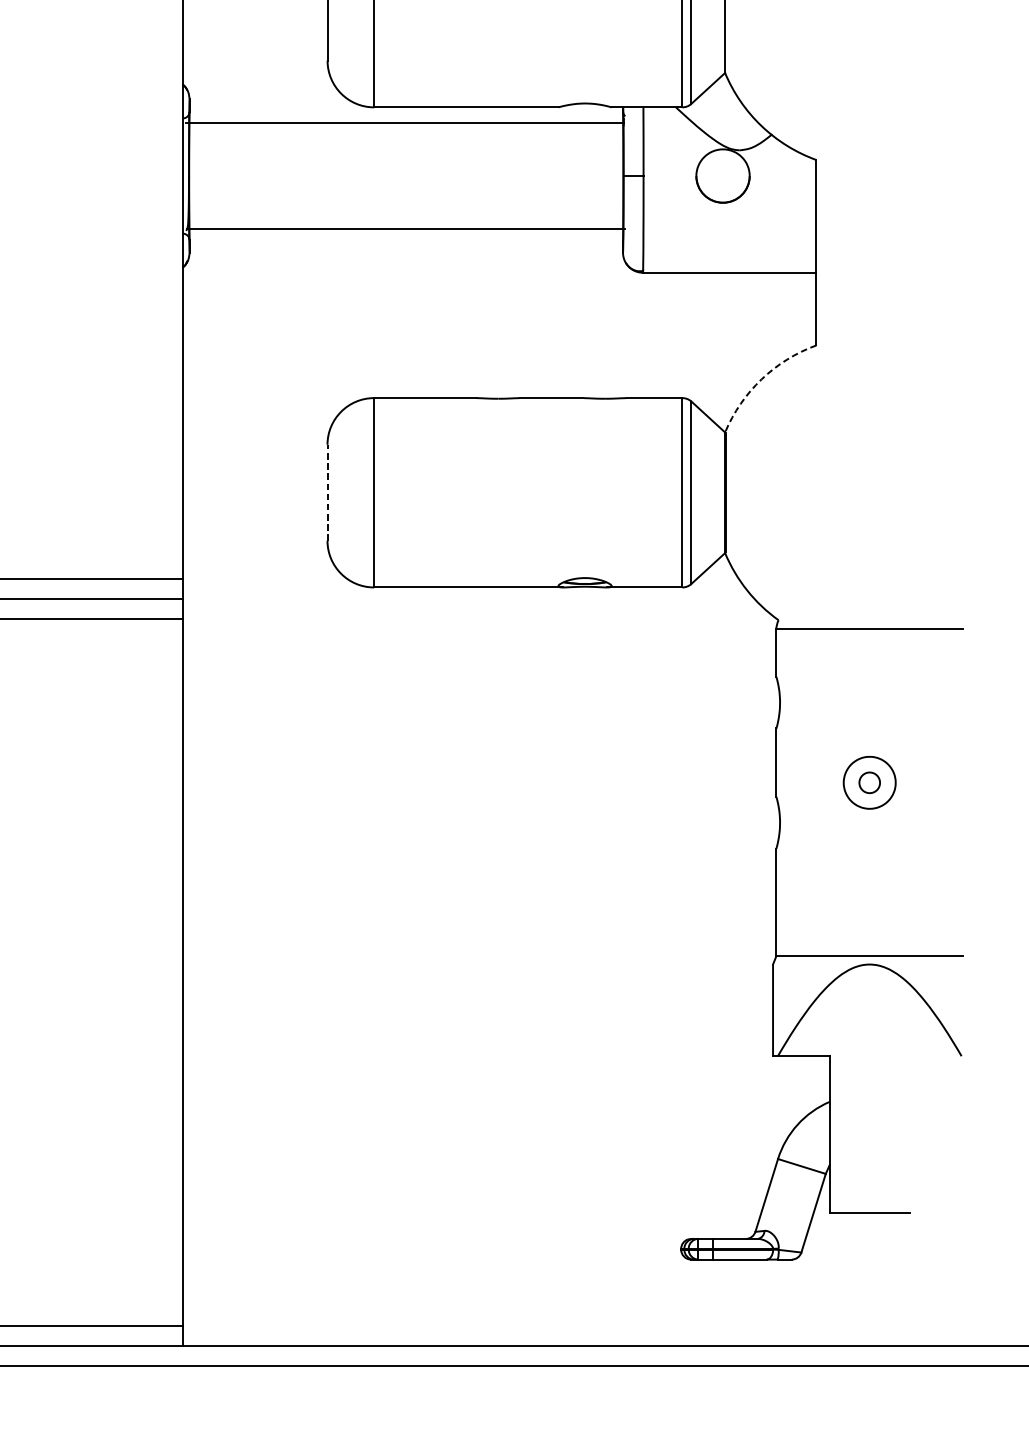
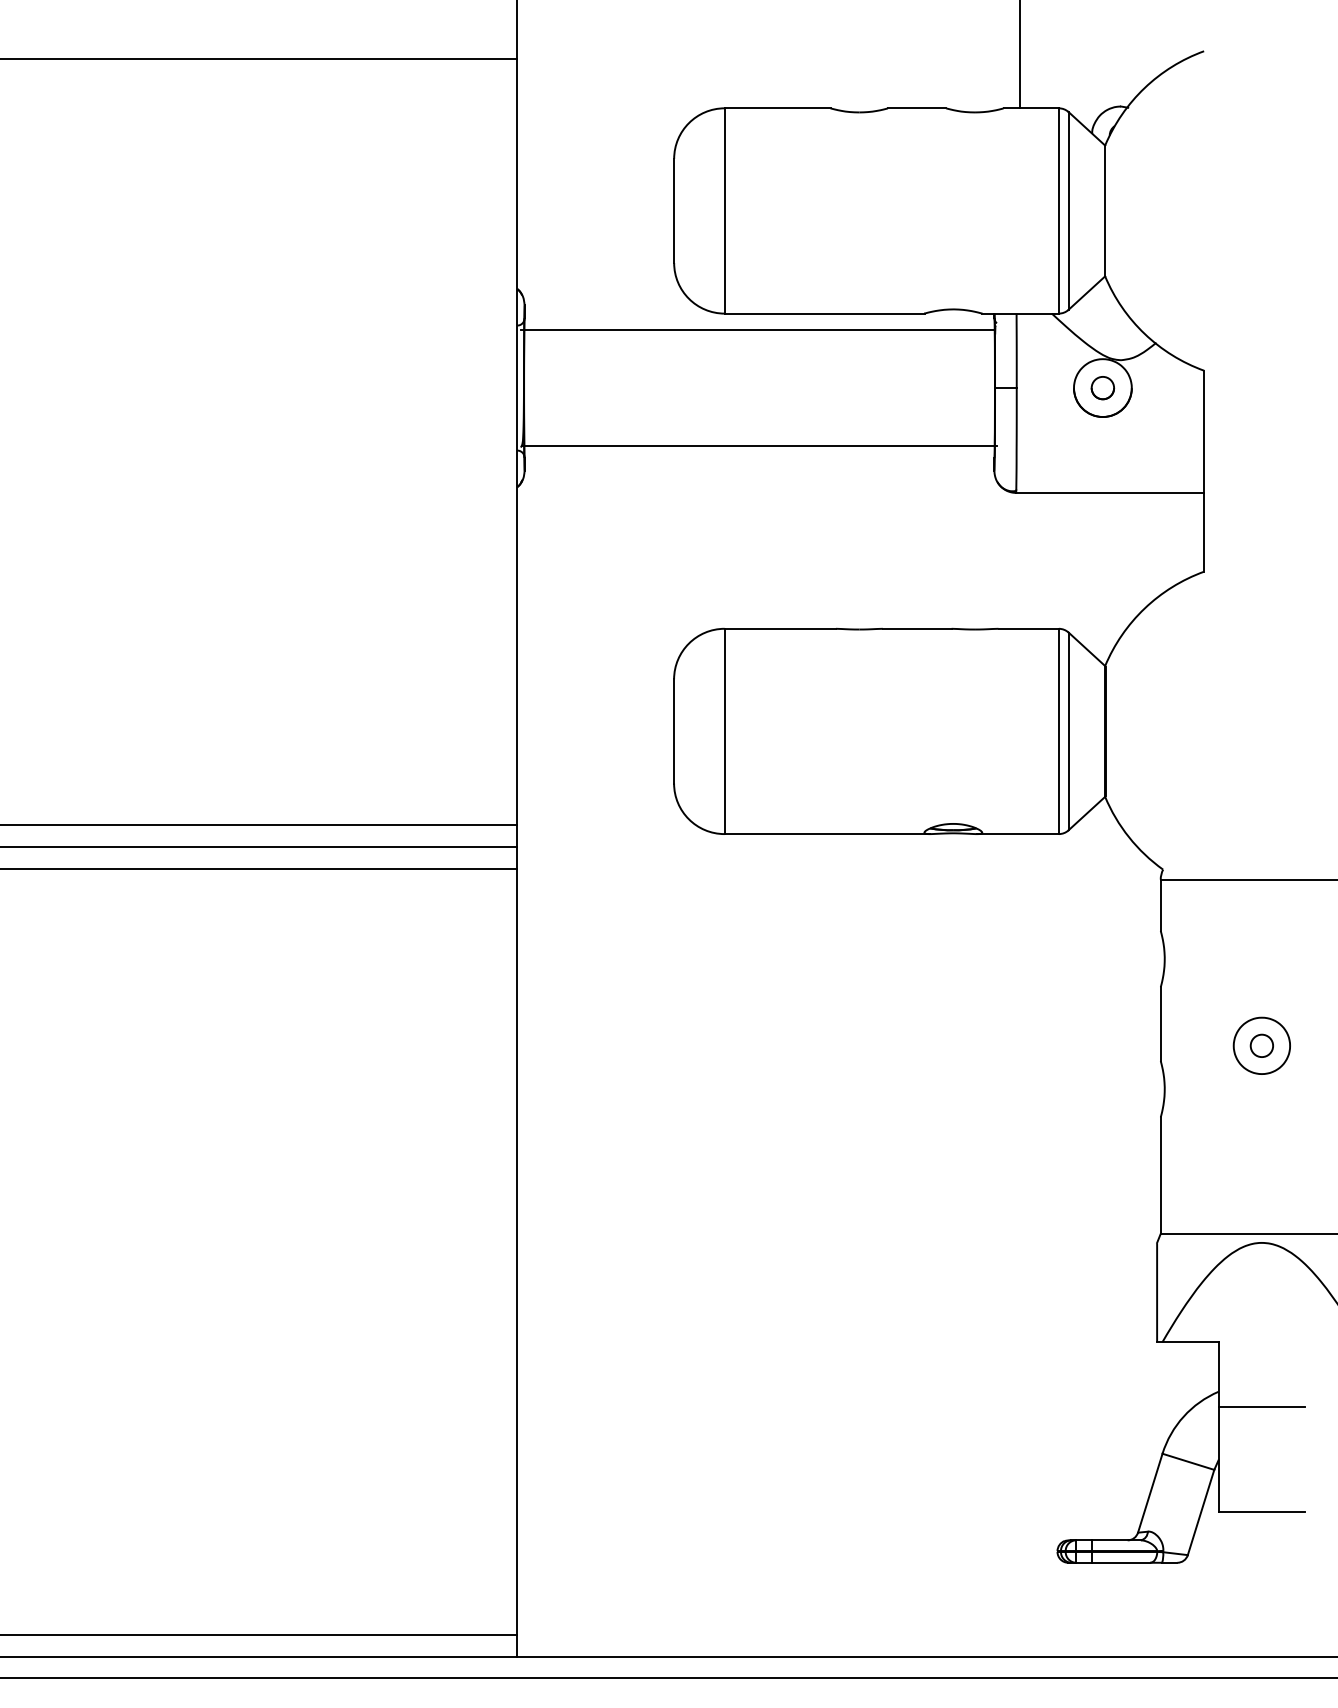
part: (722, 176) -> (1102, 388), added
arc: (761, 379) -> (1144, 608), dashed -> solid
line: (327, 491) -> (674, 730), dashed -> solid
line: (869, 1116) -> (1261, 1407), added

